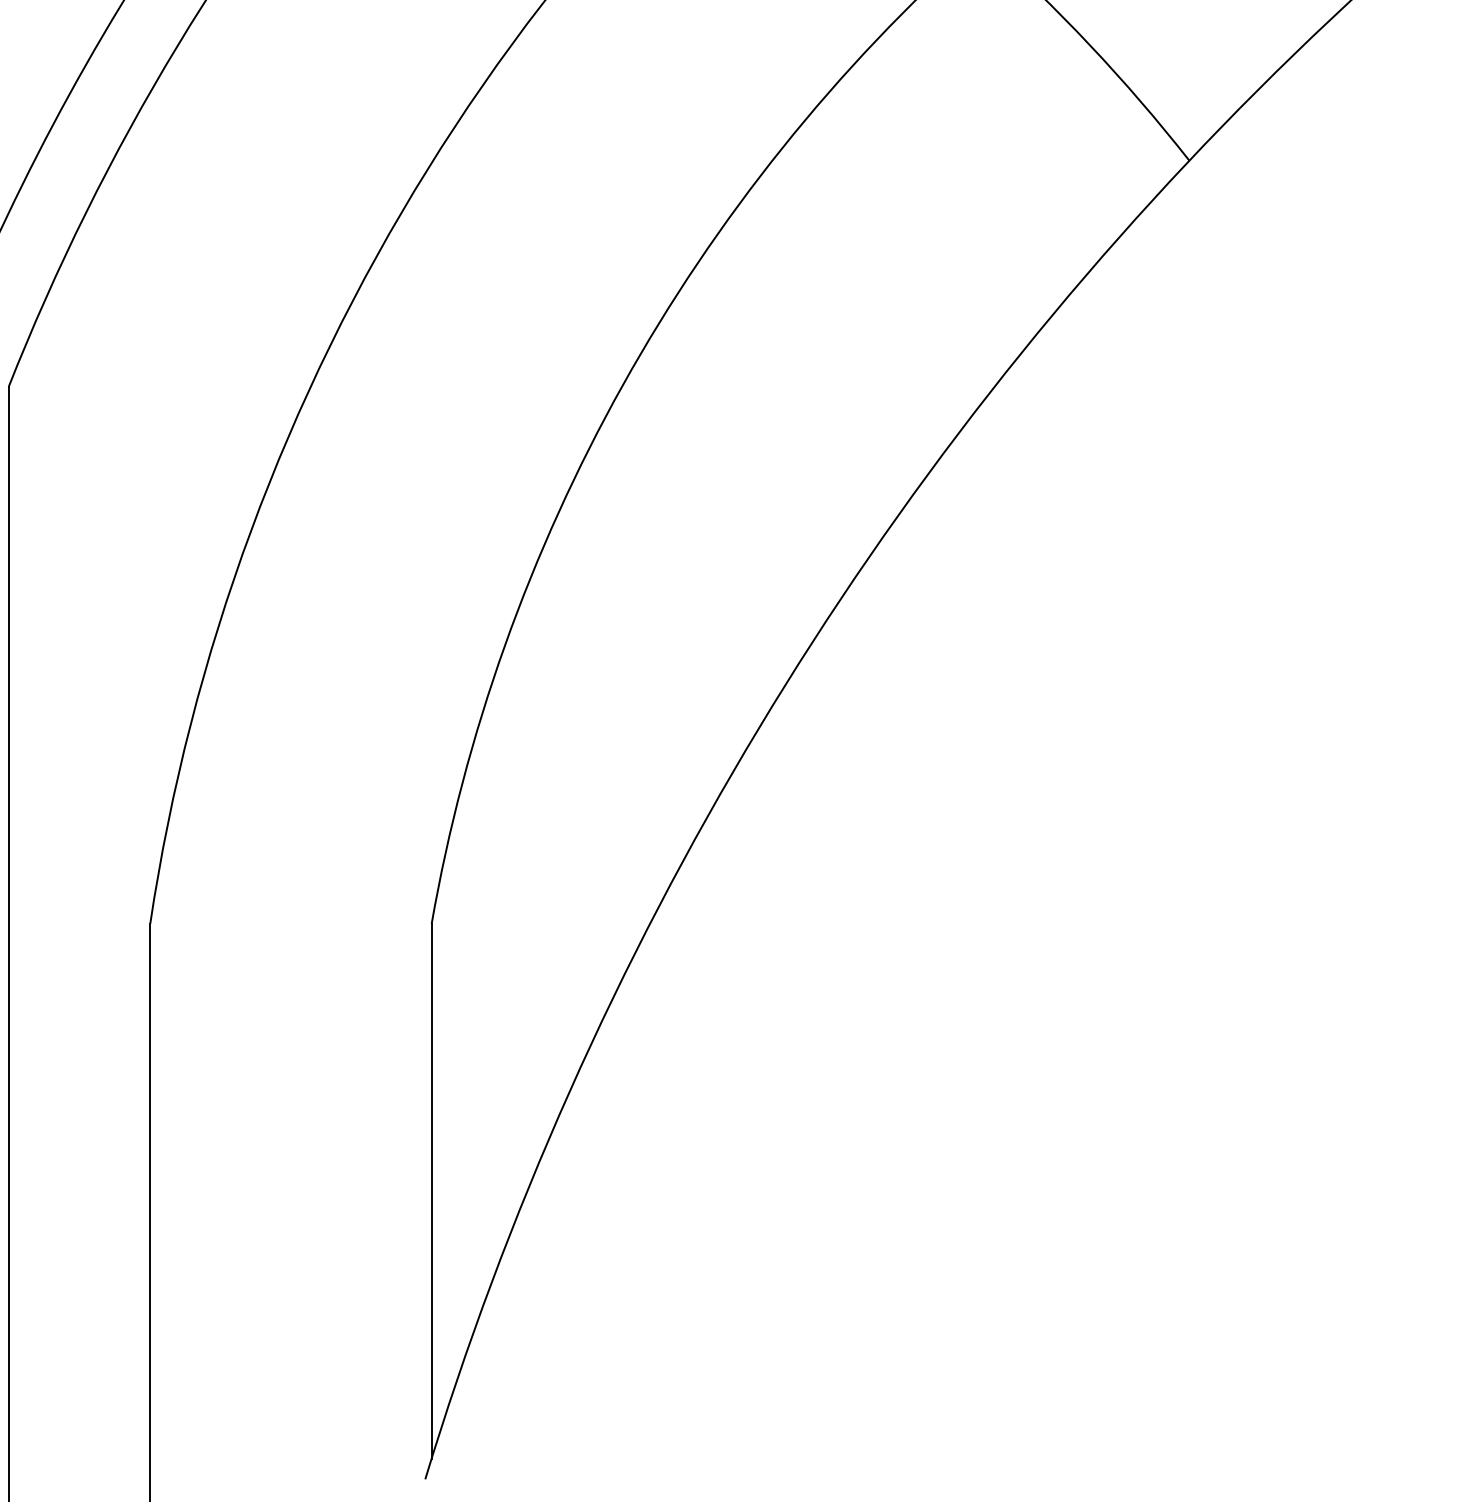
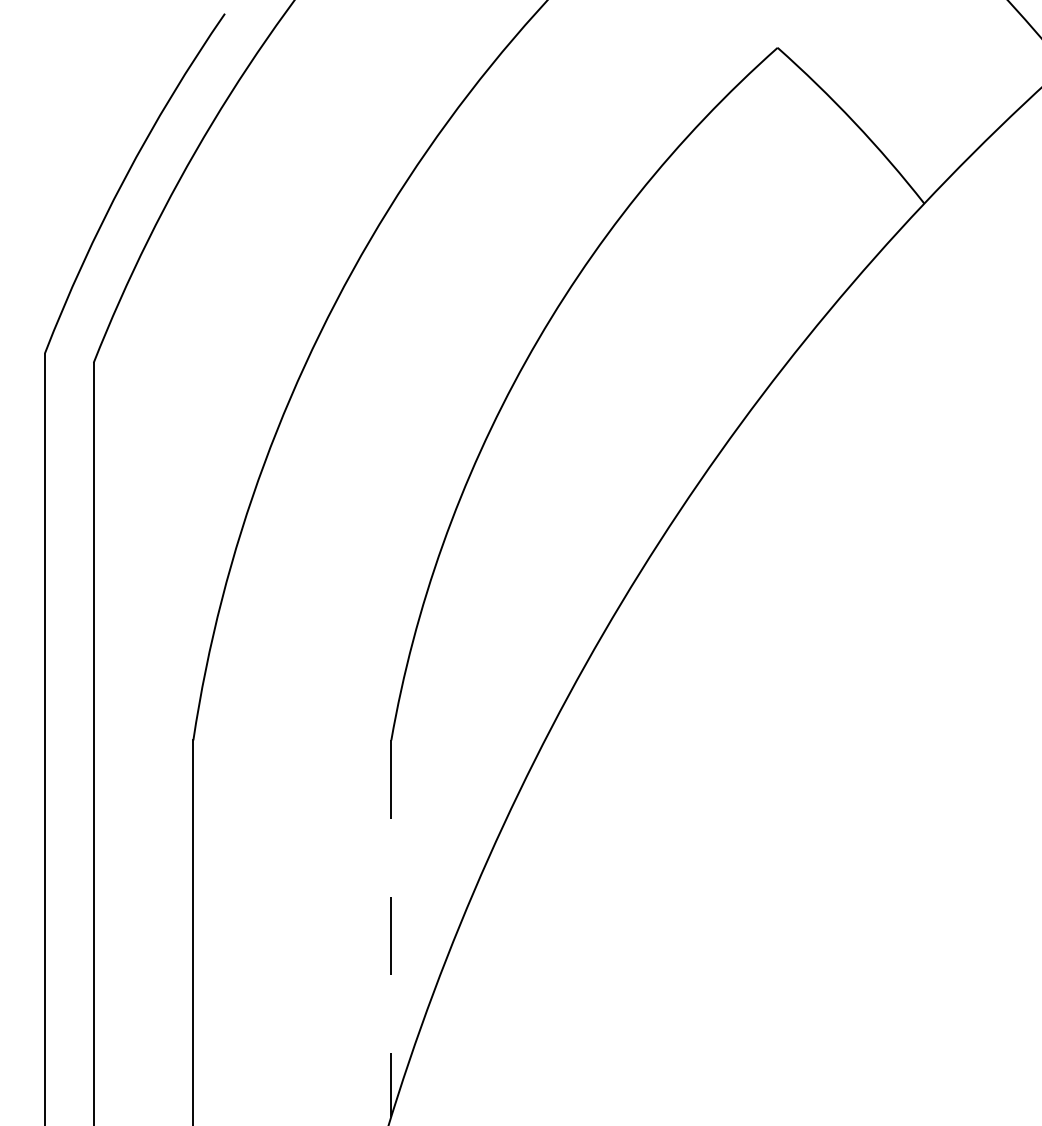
line: (431, 1192) -> (391, 929), solid -> dashed

